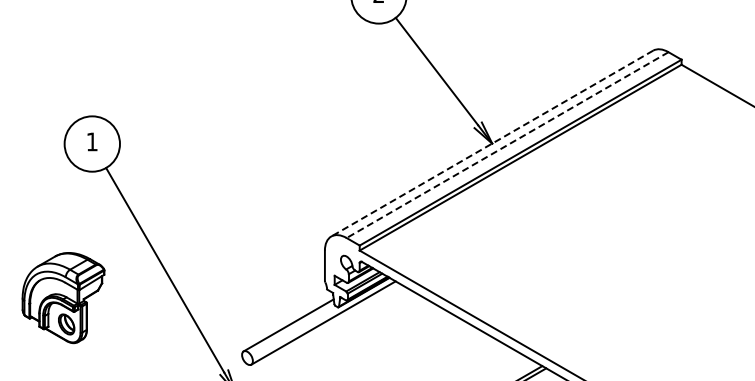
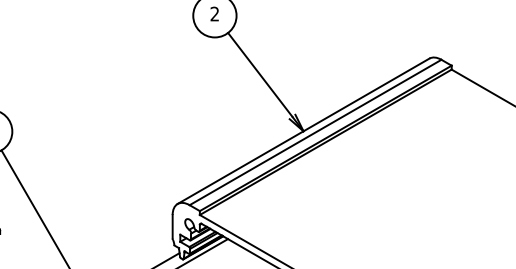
line: (492, 143) -> (303, 131), dashed -> solid
line: (507, 145) -> (315, 132), dashed -> solid

